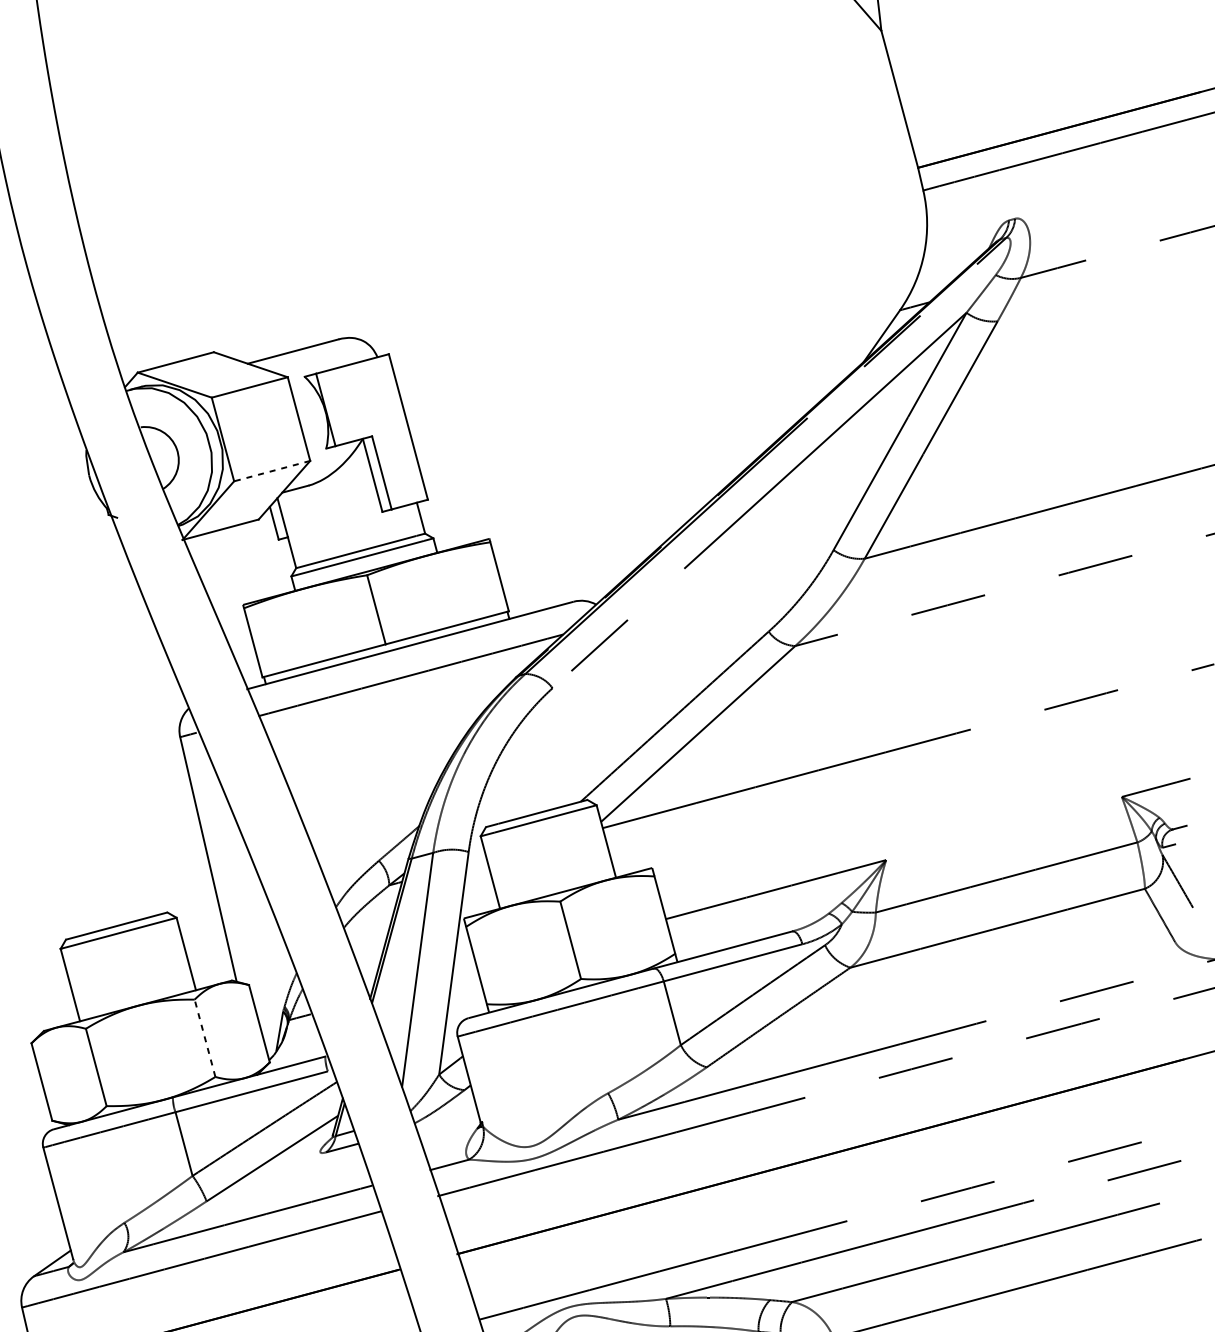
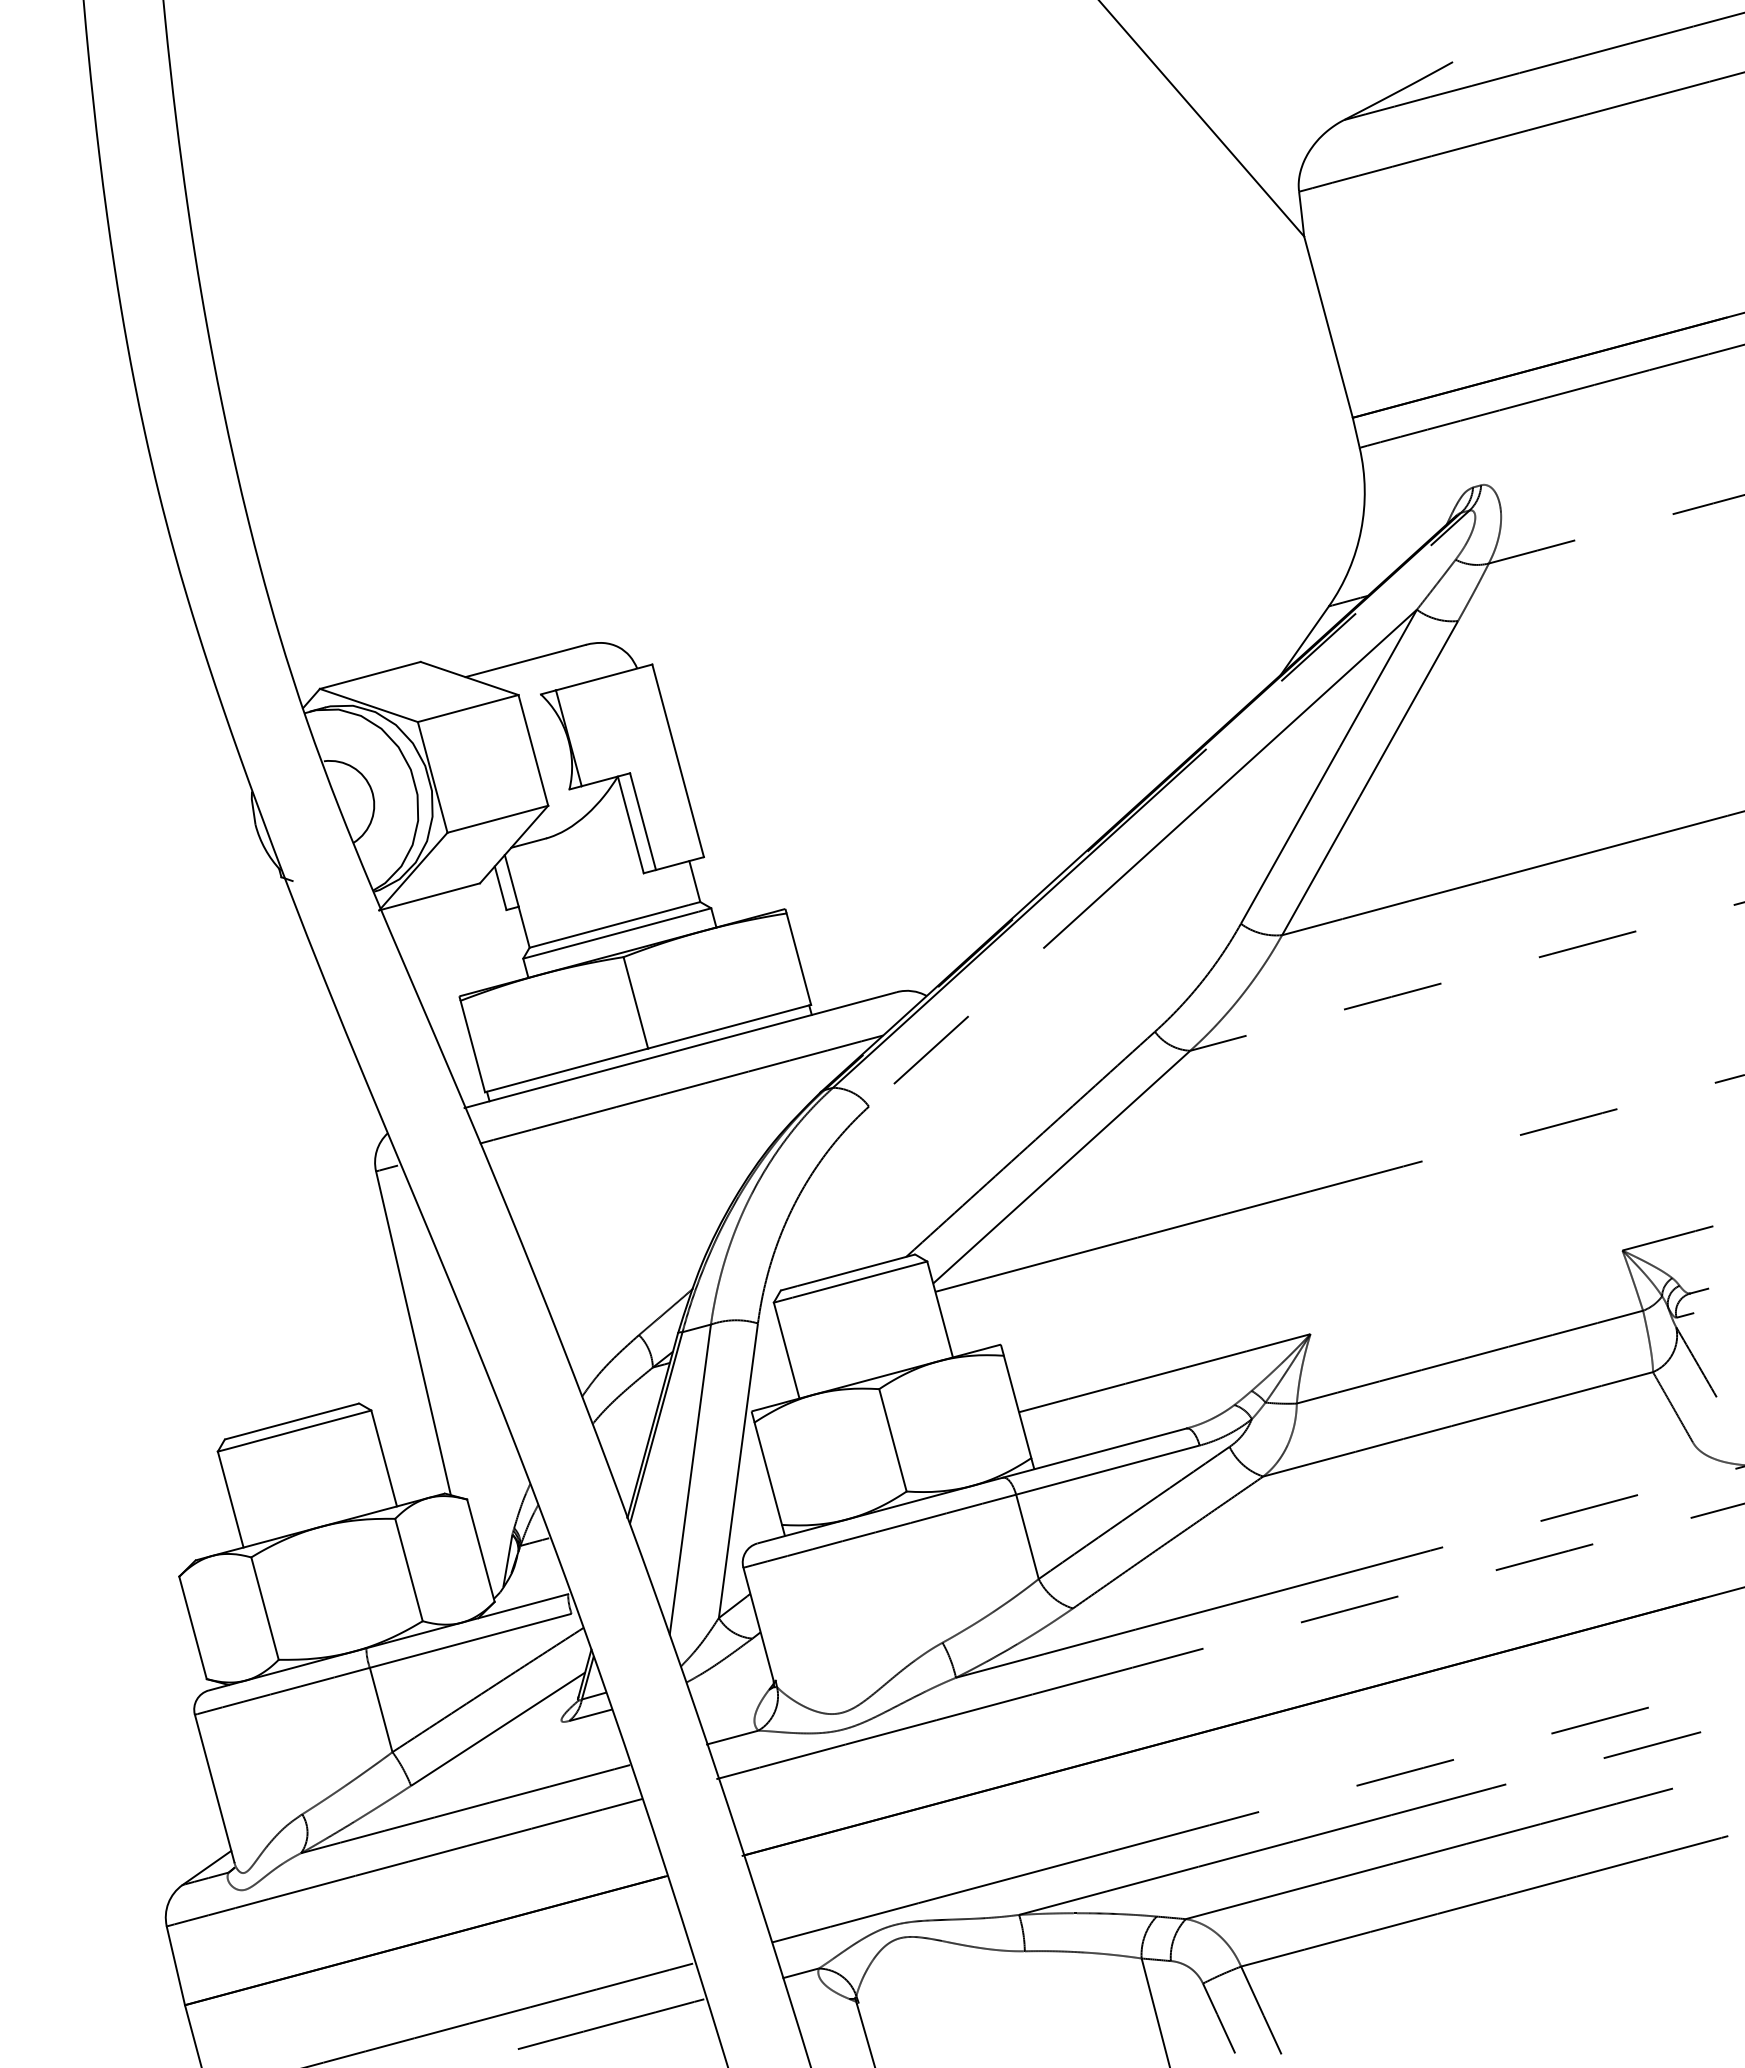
line: (271, 471) -> (497, 819), dashed -> solid
line: (204, 1037) -> (408, 1569), dashed -> solid

